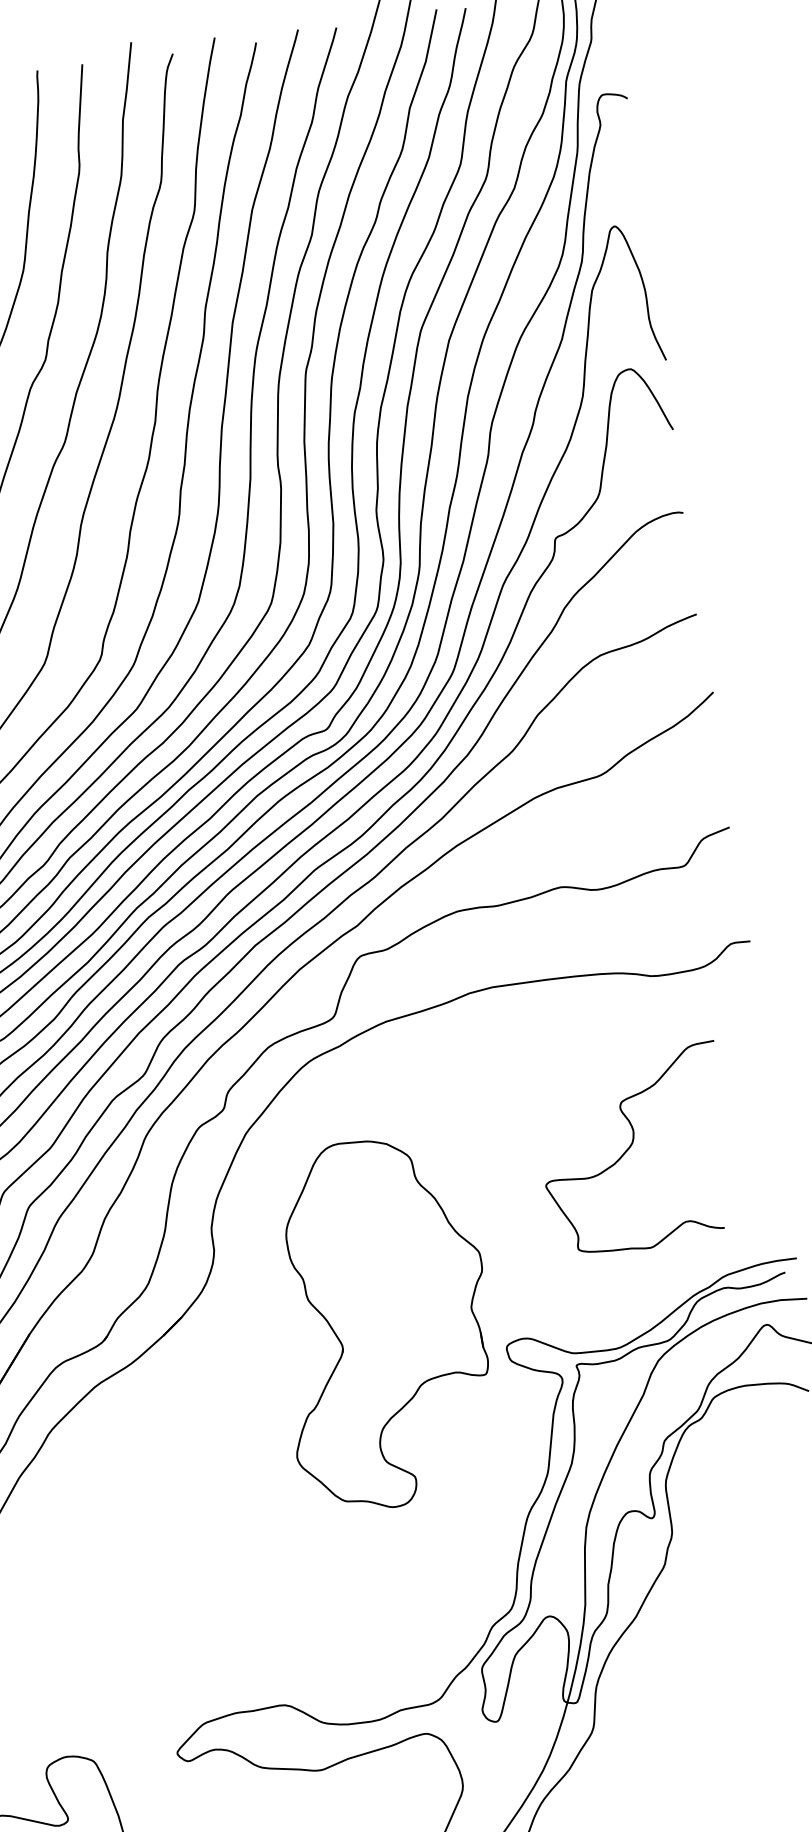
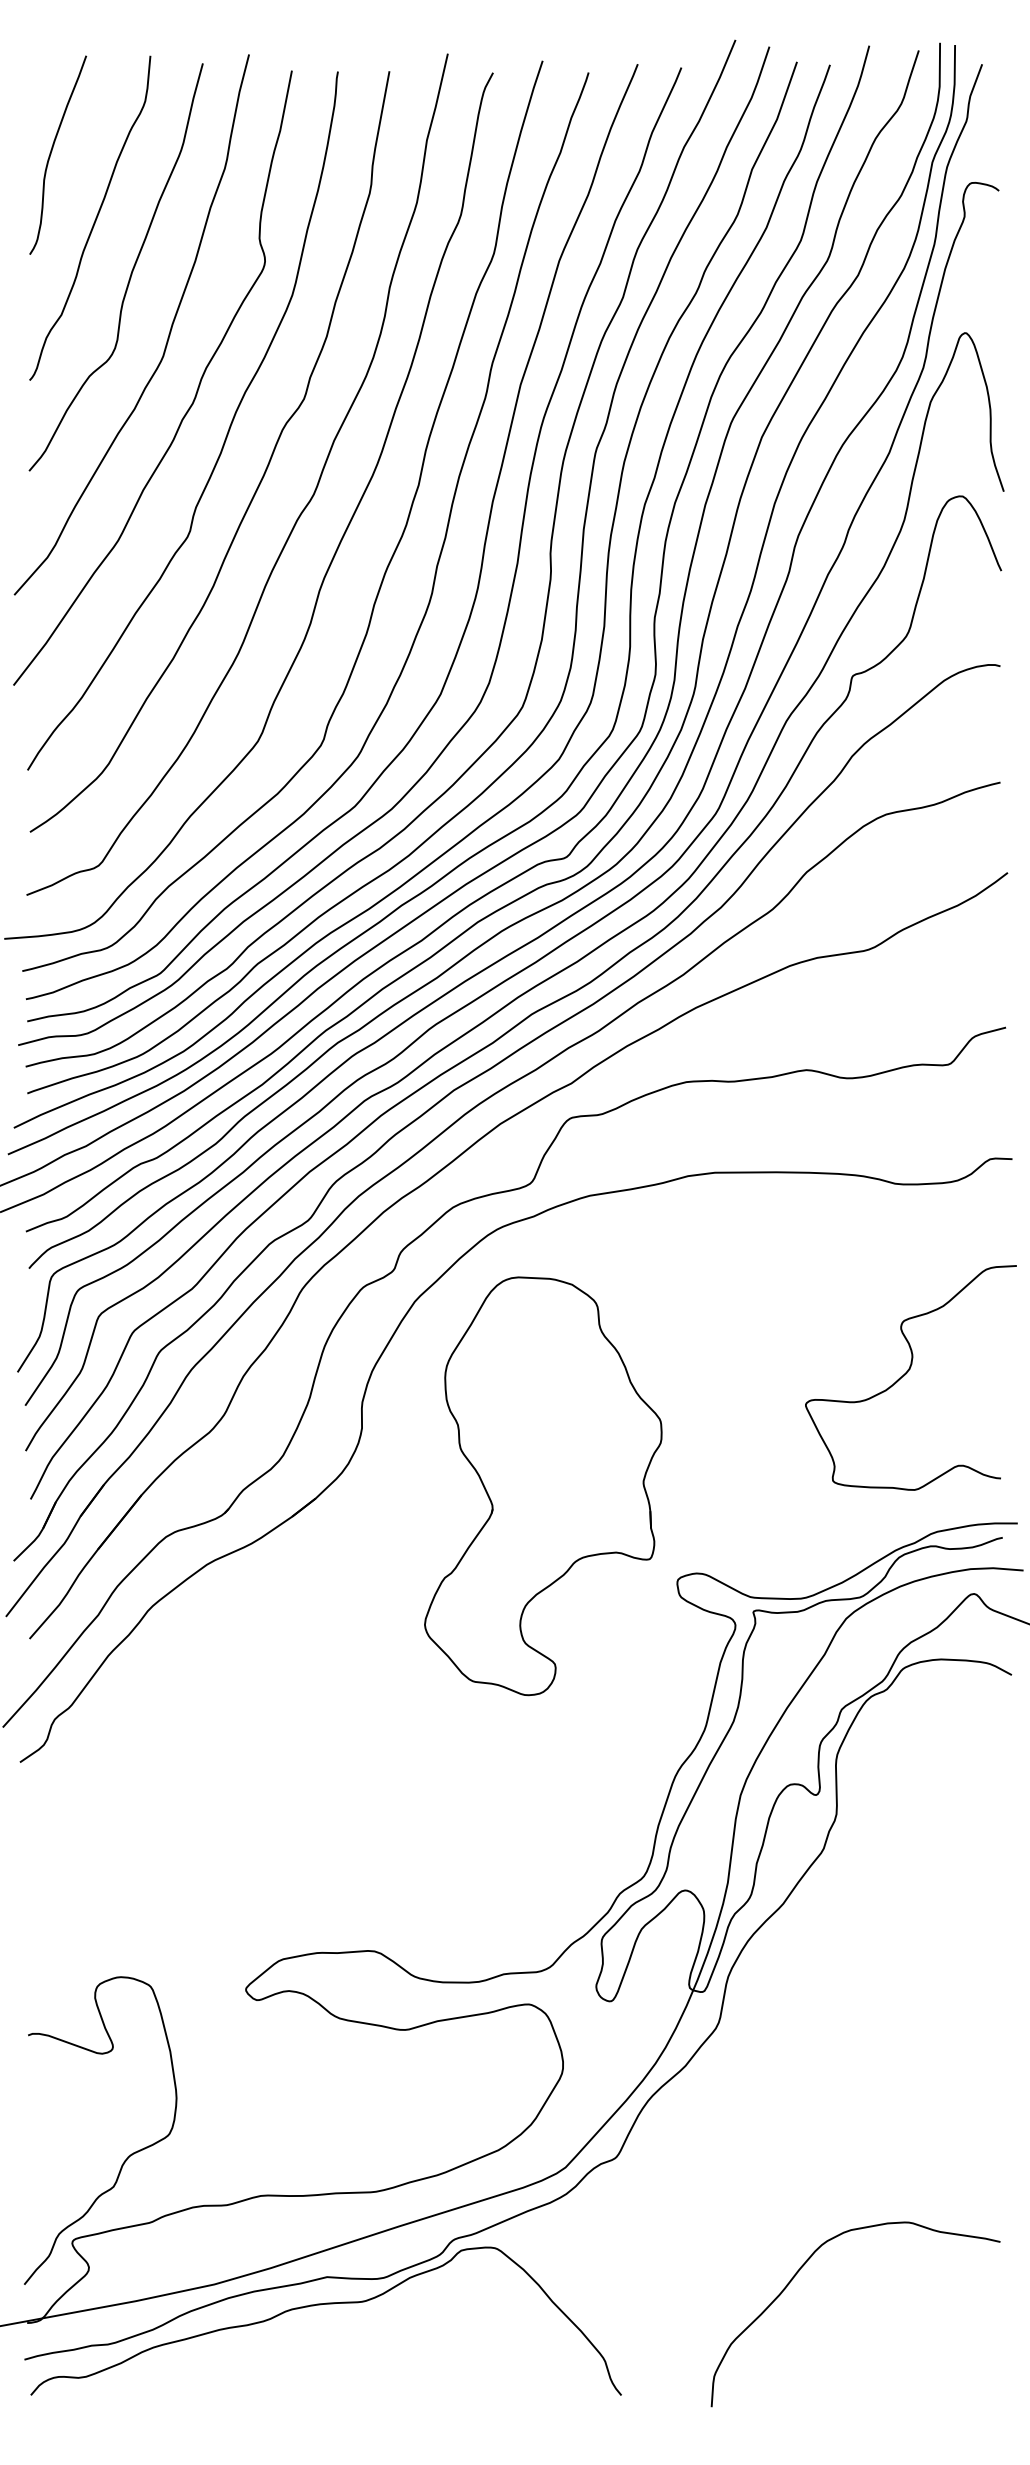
curve: (631, 1147) -> (907, 1373), moved
part: (384, 1323) -> (543, 1486), moved

